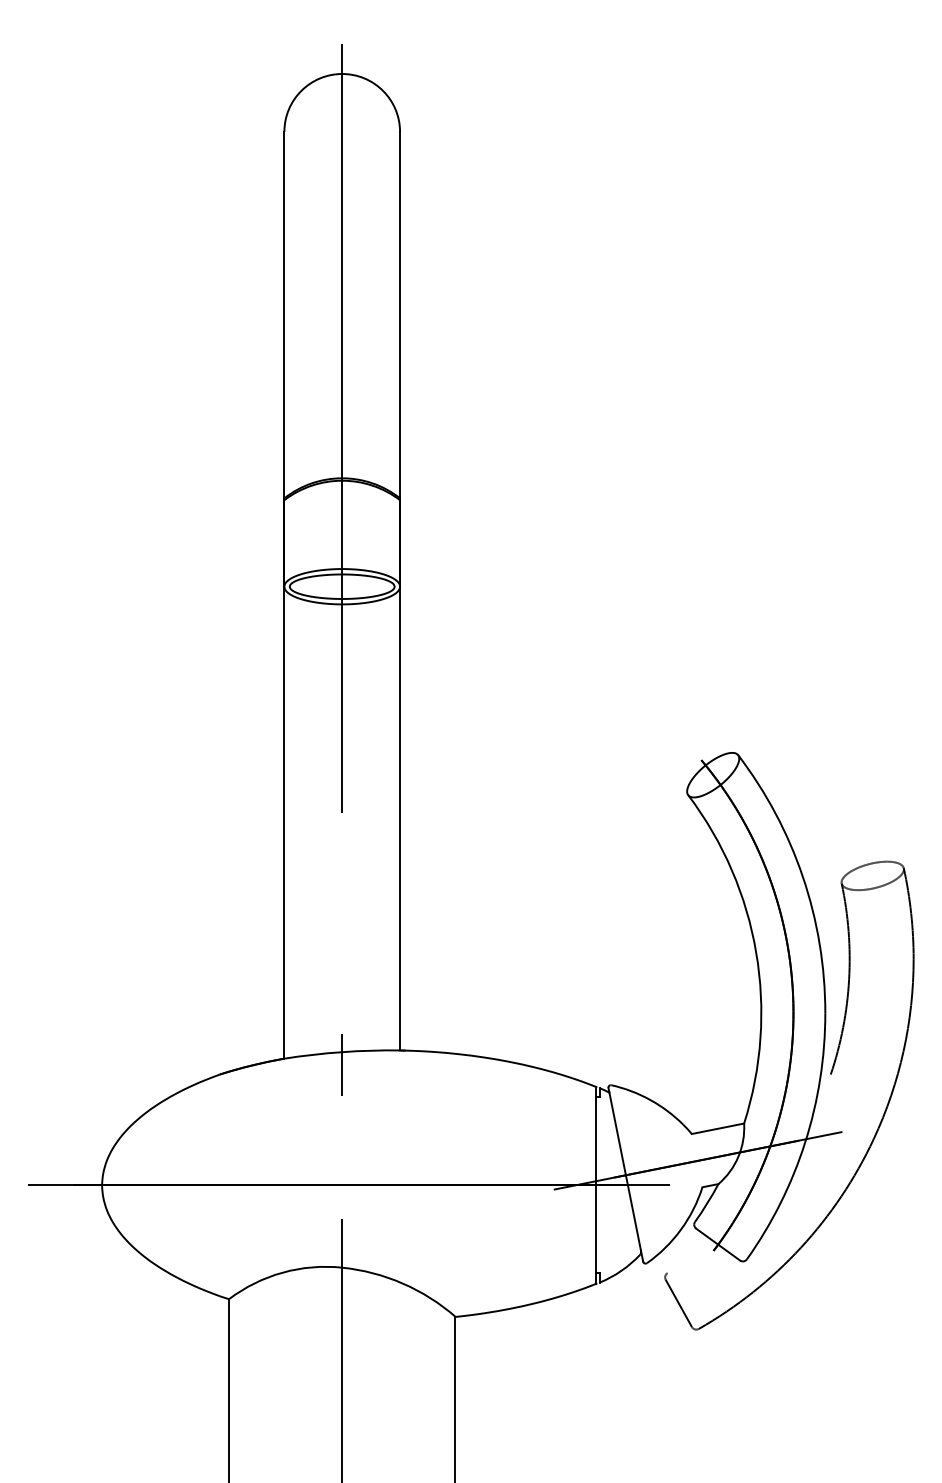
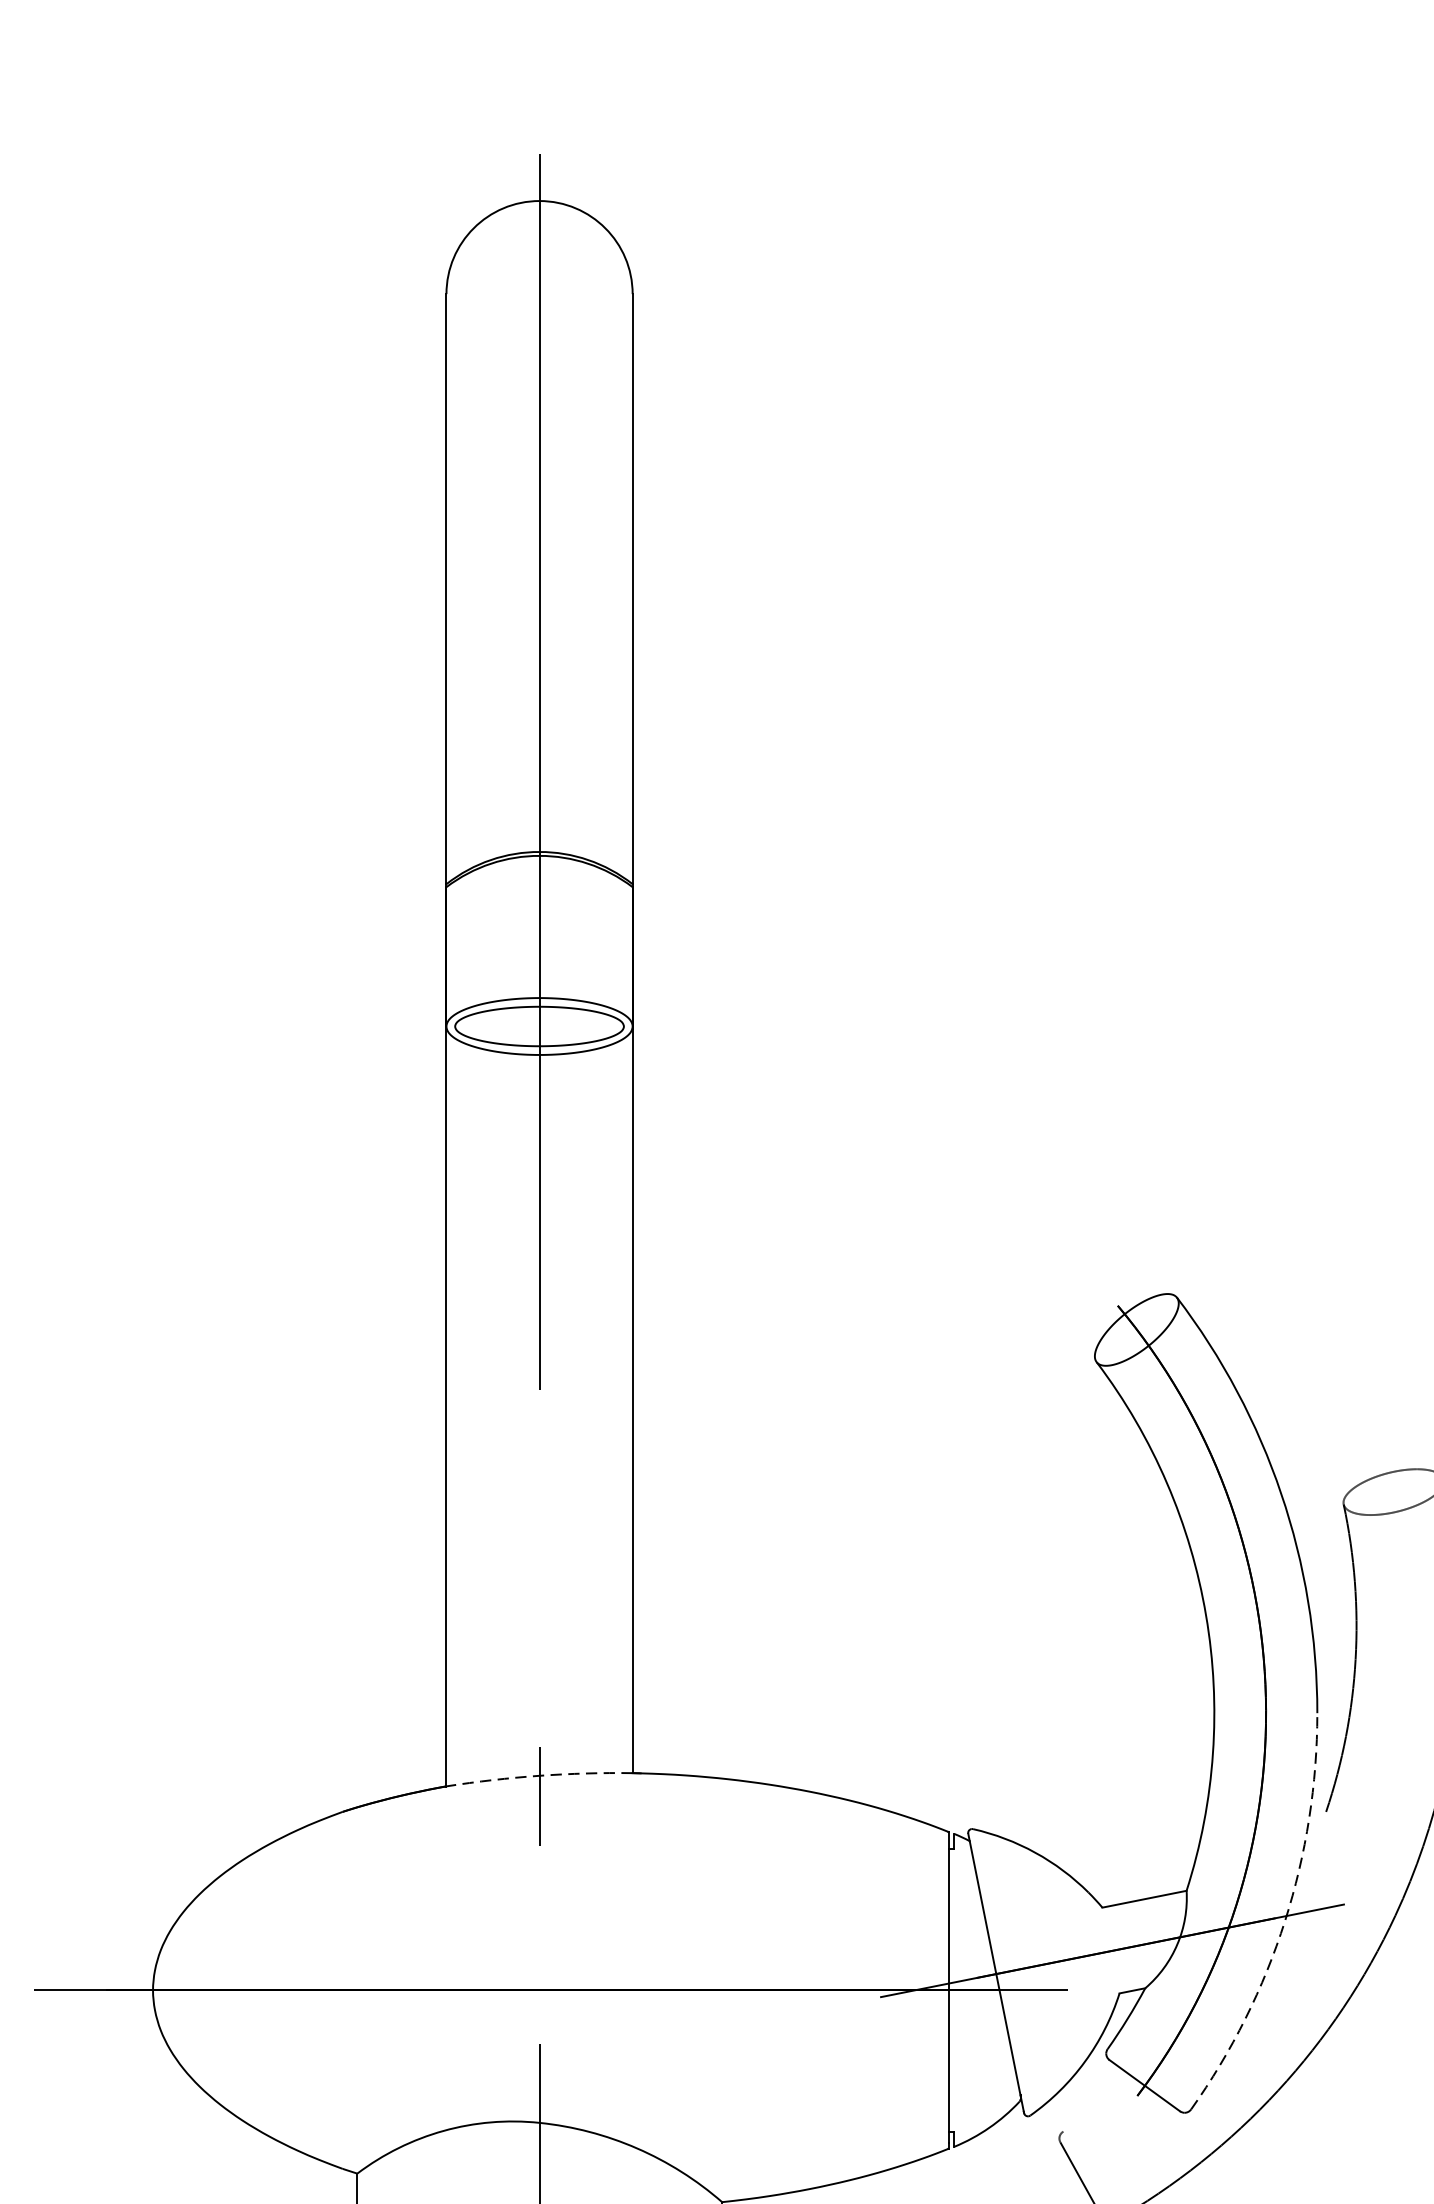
arc: (342, 1052) -> (539, 1776), solid -> dashed
arc: (805, 1142) -> (1285, 1921), solid -> dashed

